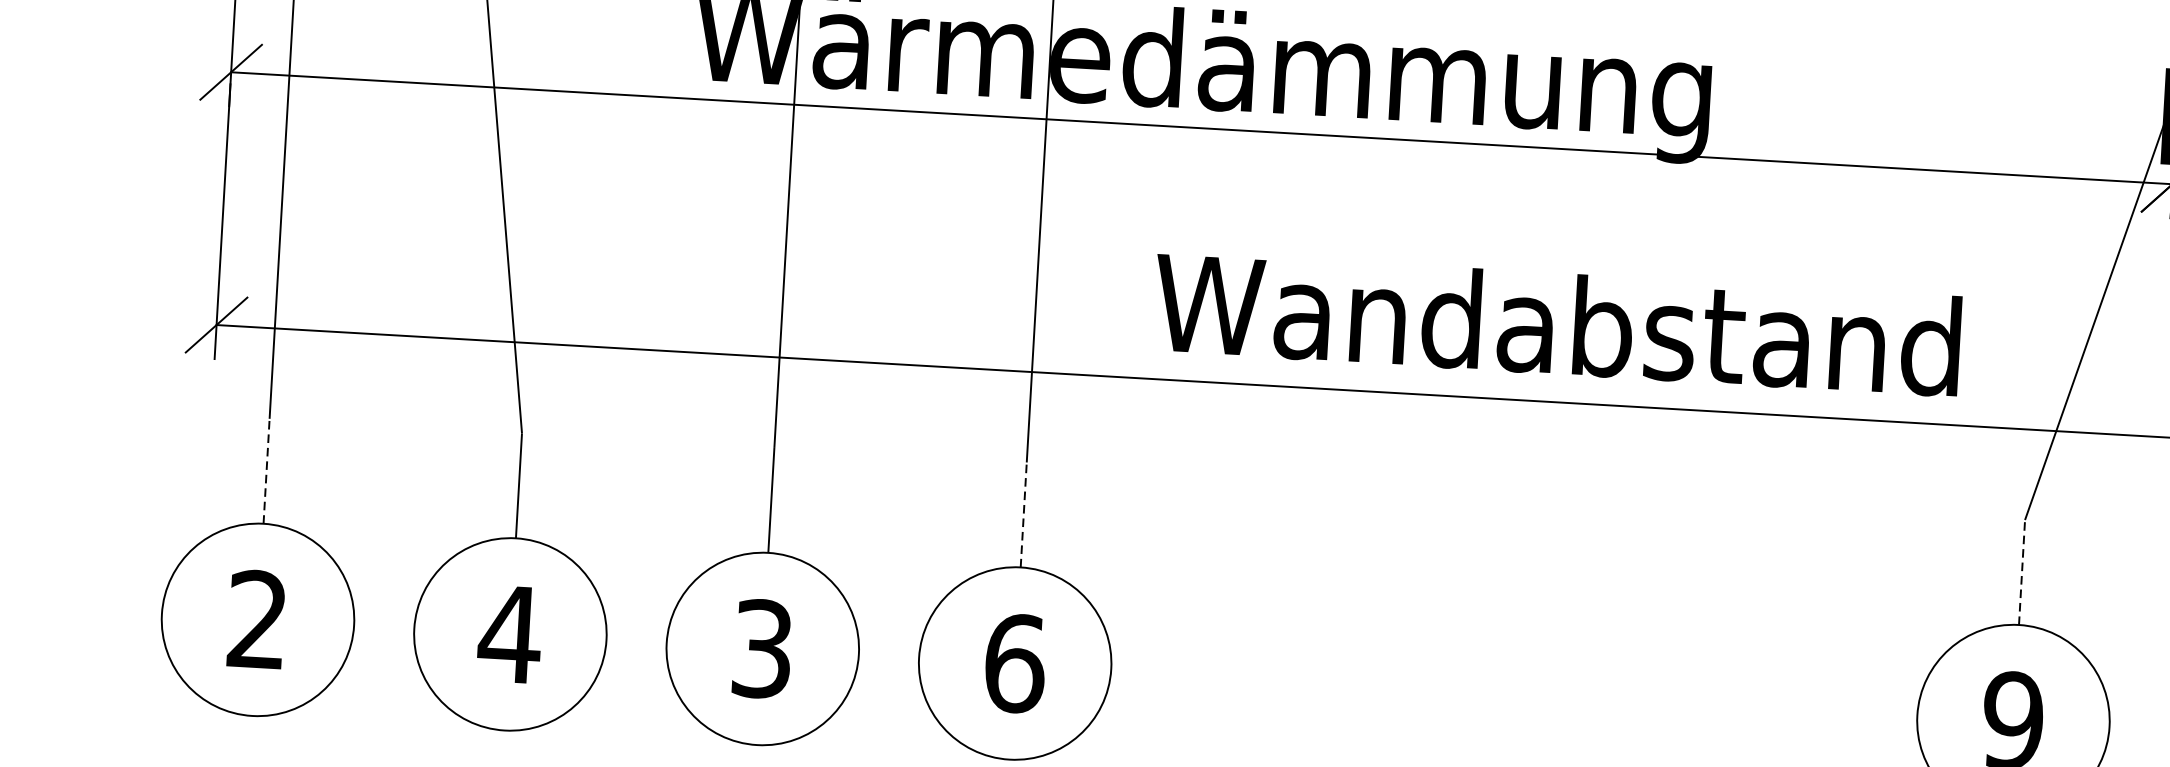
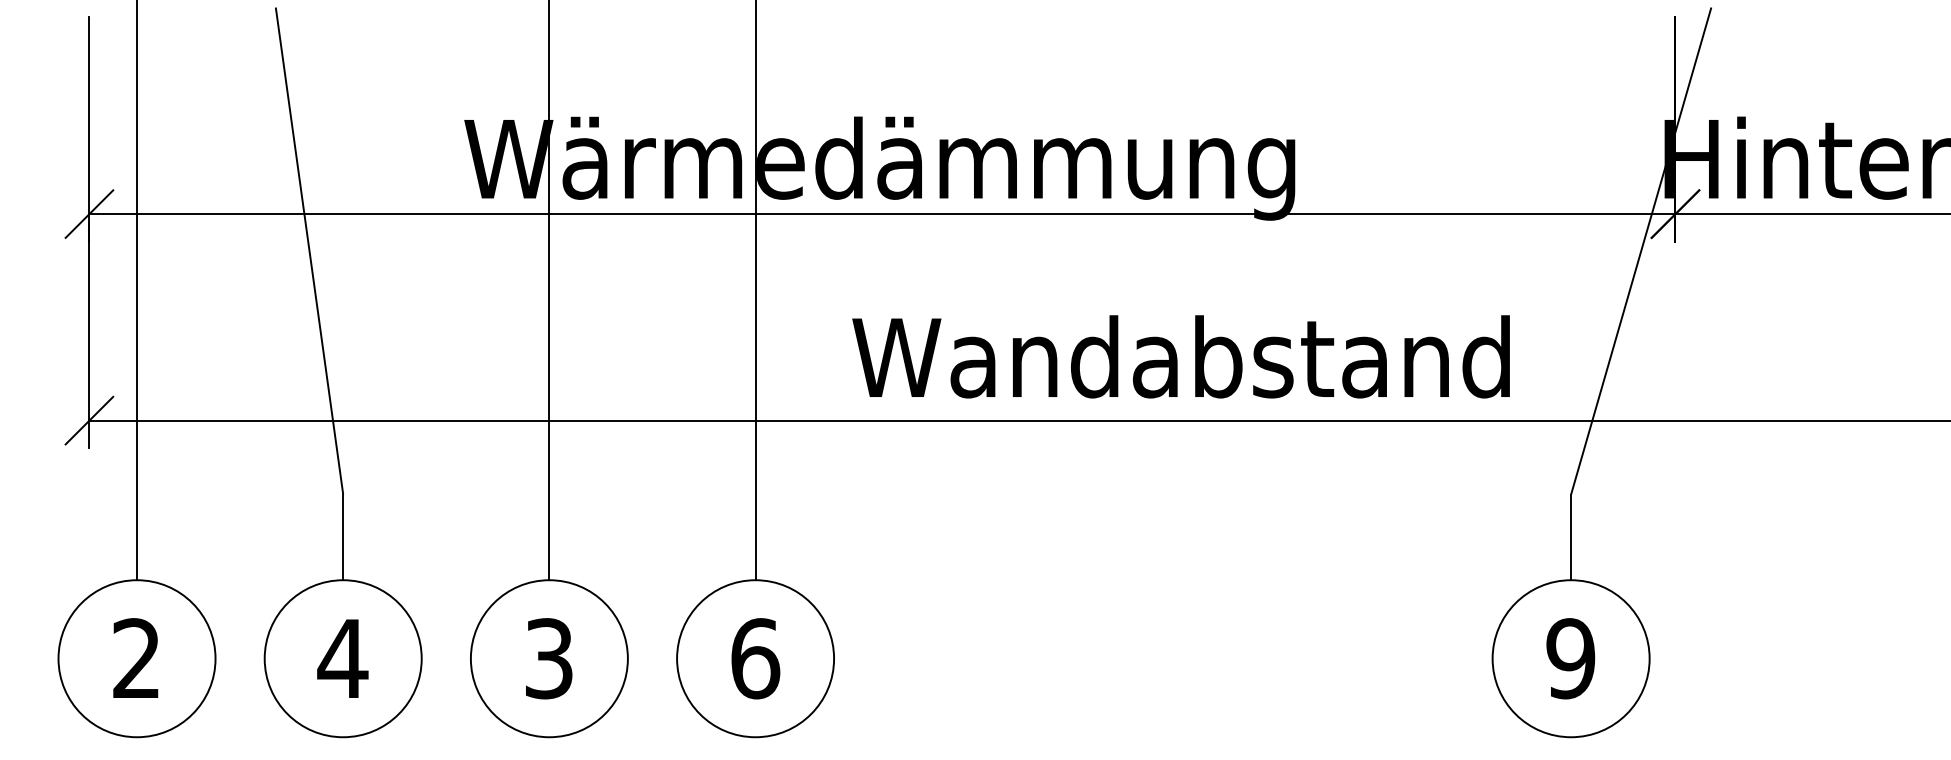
line: (267, 471) -> (137, 537), dashed -> solid
line: (1023, 515) -> (755, 537), dashed -> solid
line: (2022, 572) -> (1571, 537), dashed -> solid

